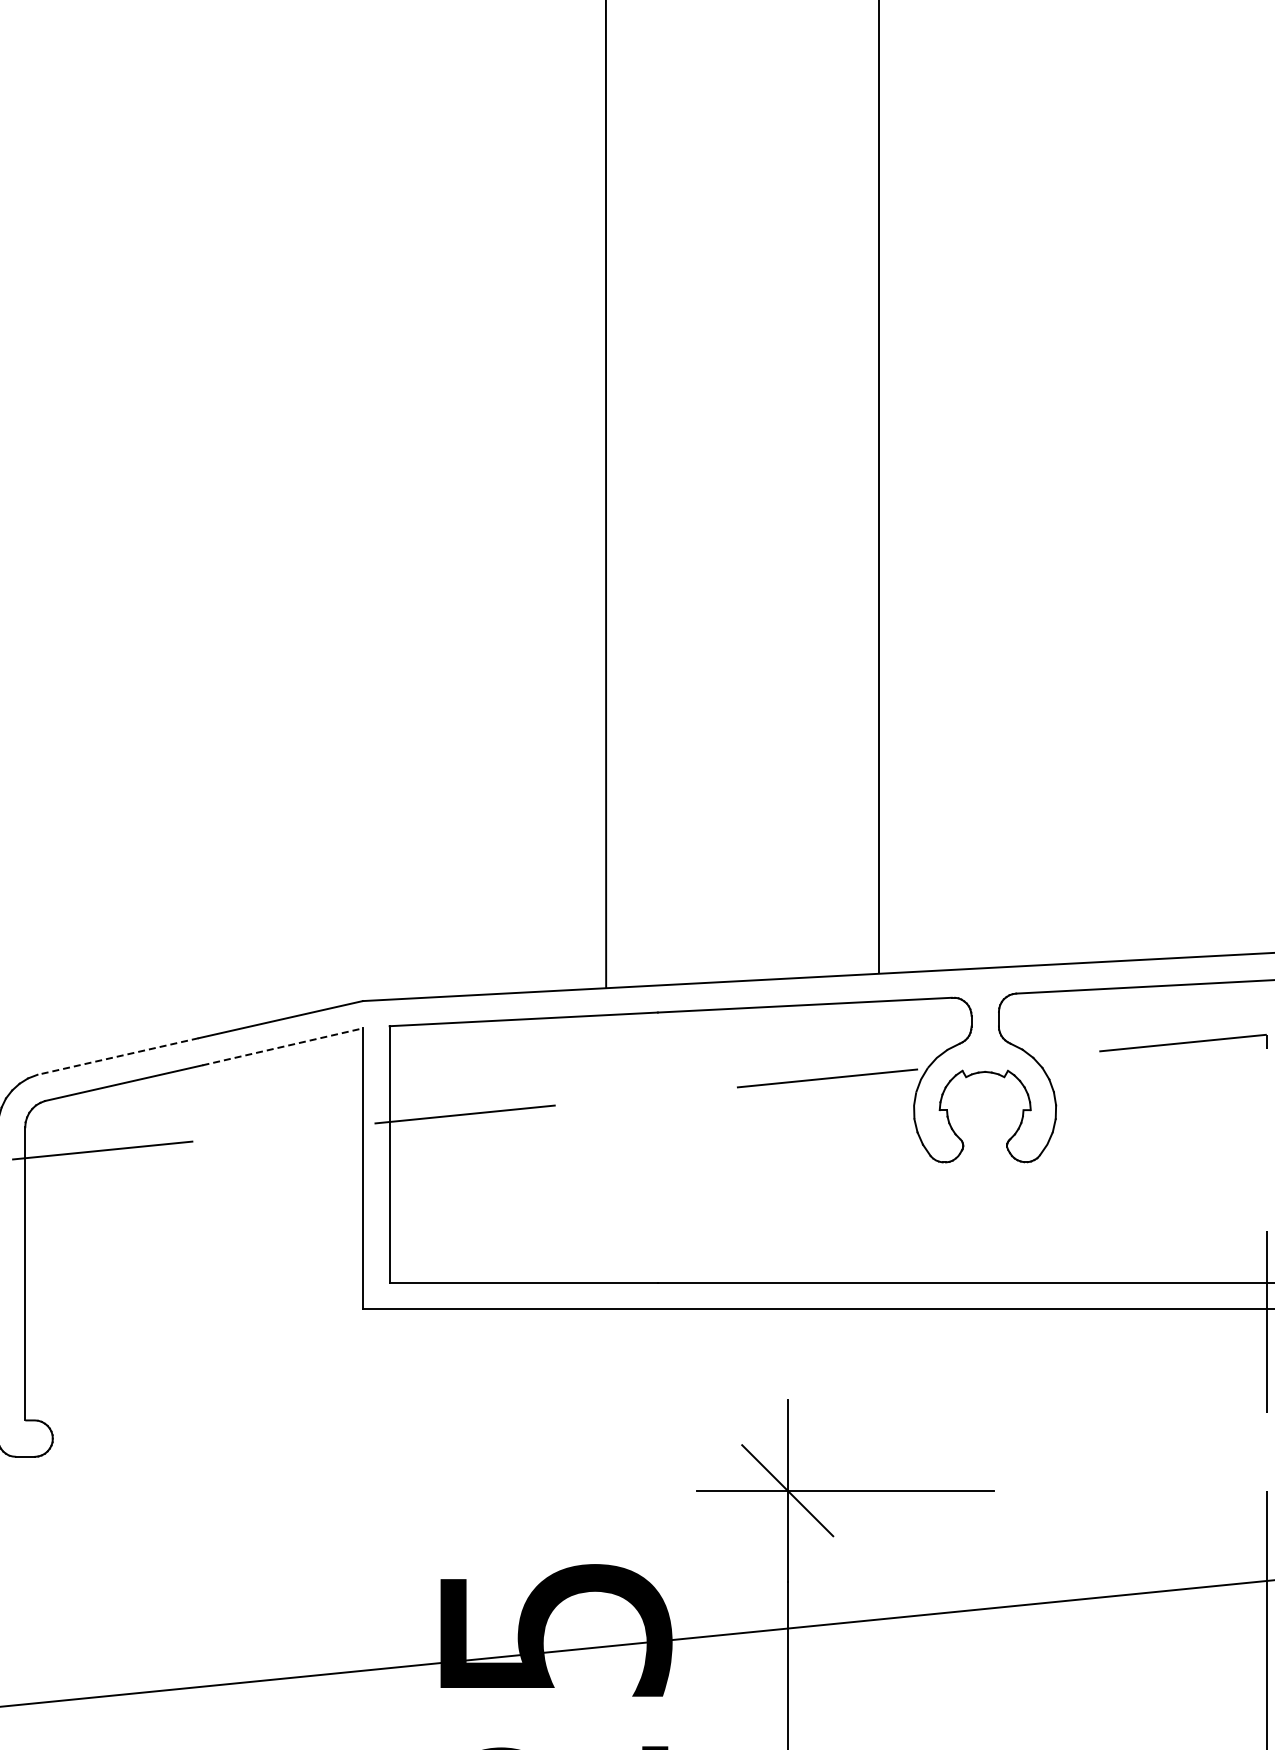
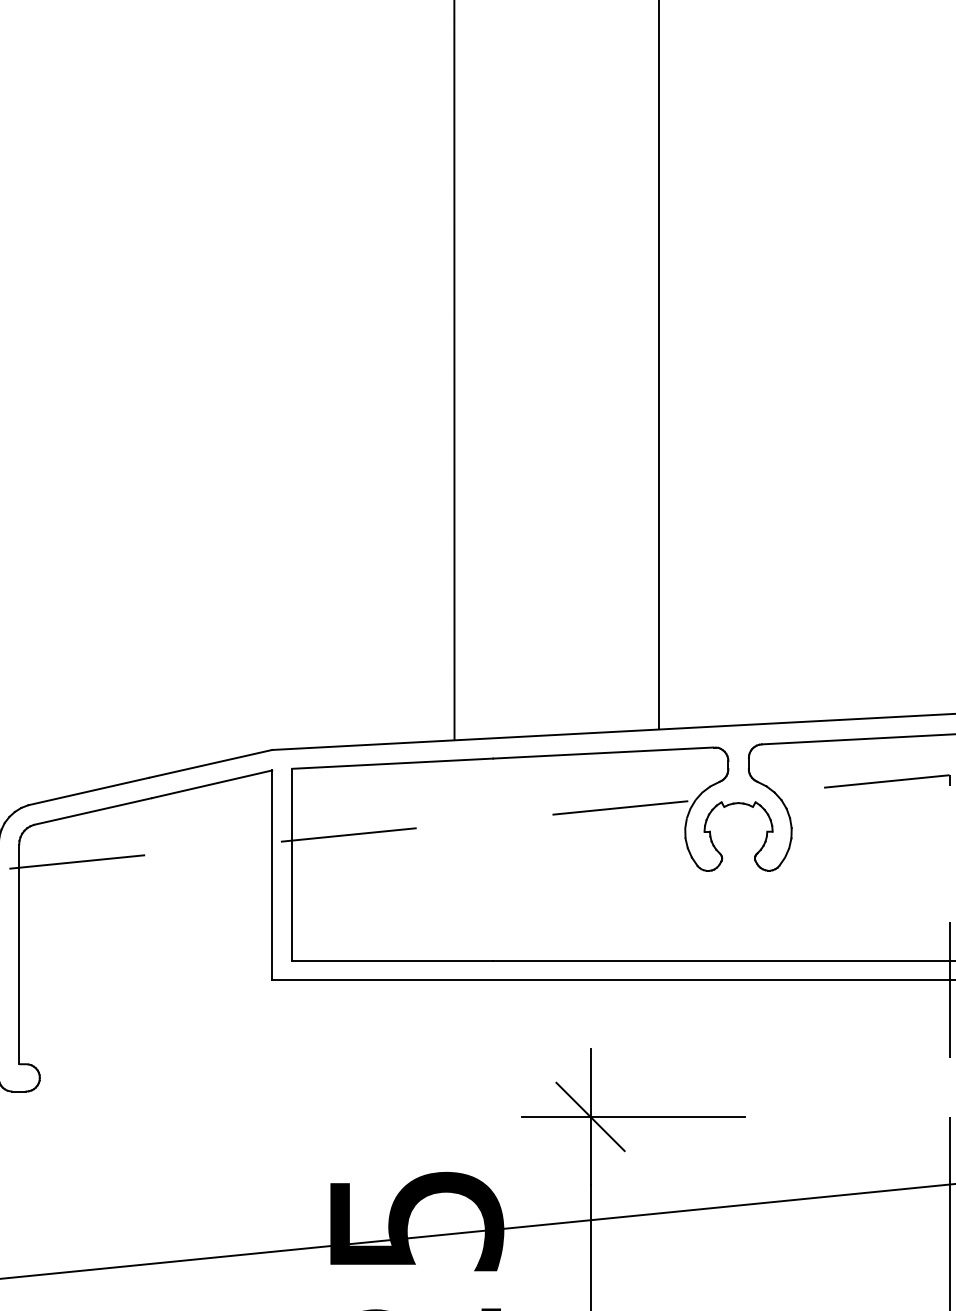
line: (283, 1046) -> (212, 784), dashed -> solid
line: (118, 1056) -> (89, 791), dashed -> solid

